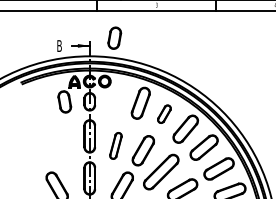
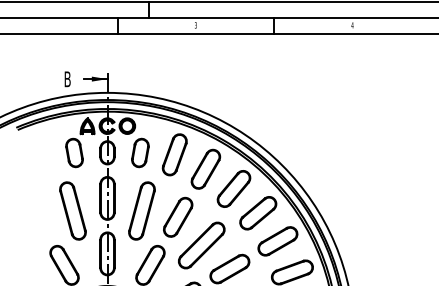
part: (114, 37) -> (140, 152), moved
part: (164, 113) -> (205, 168), size x1.67
part: (63, 145) -> (72, 210), added
part: (115, 145) -> (141, 210), size x1.67

